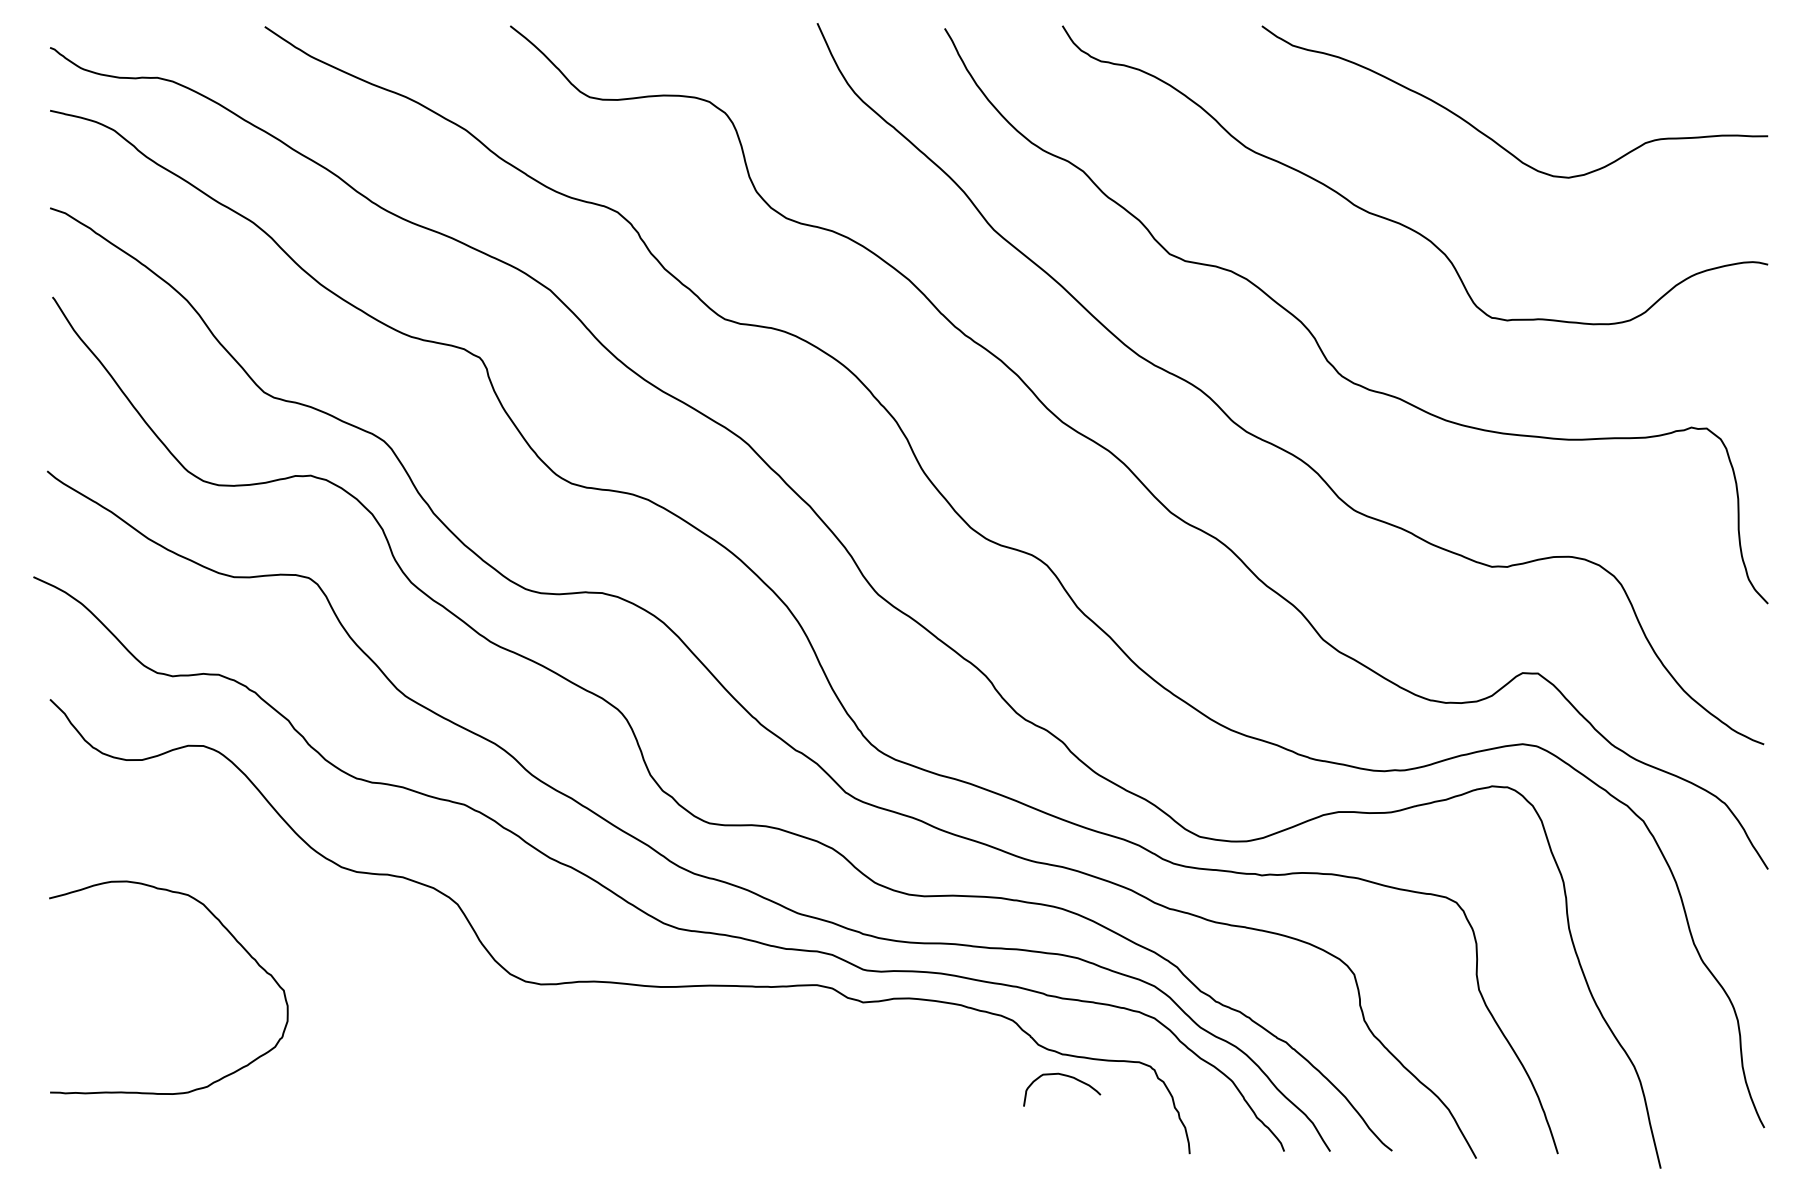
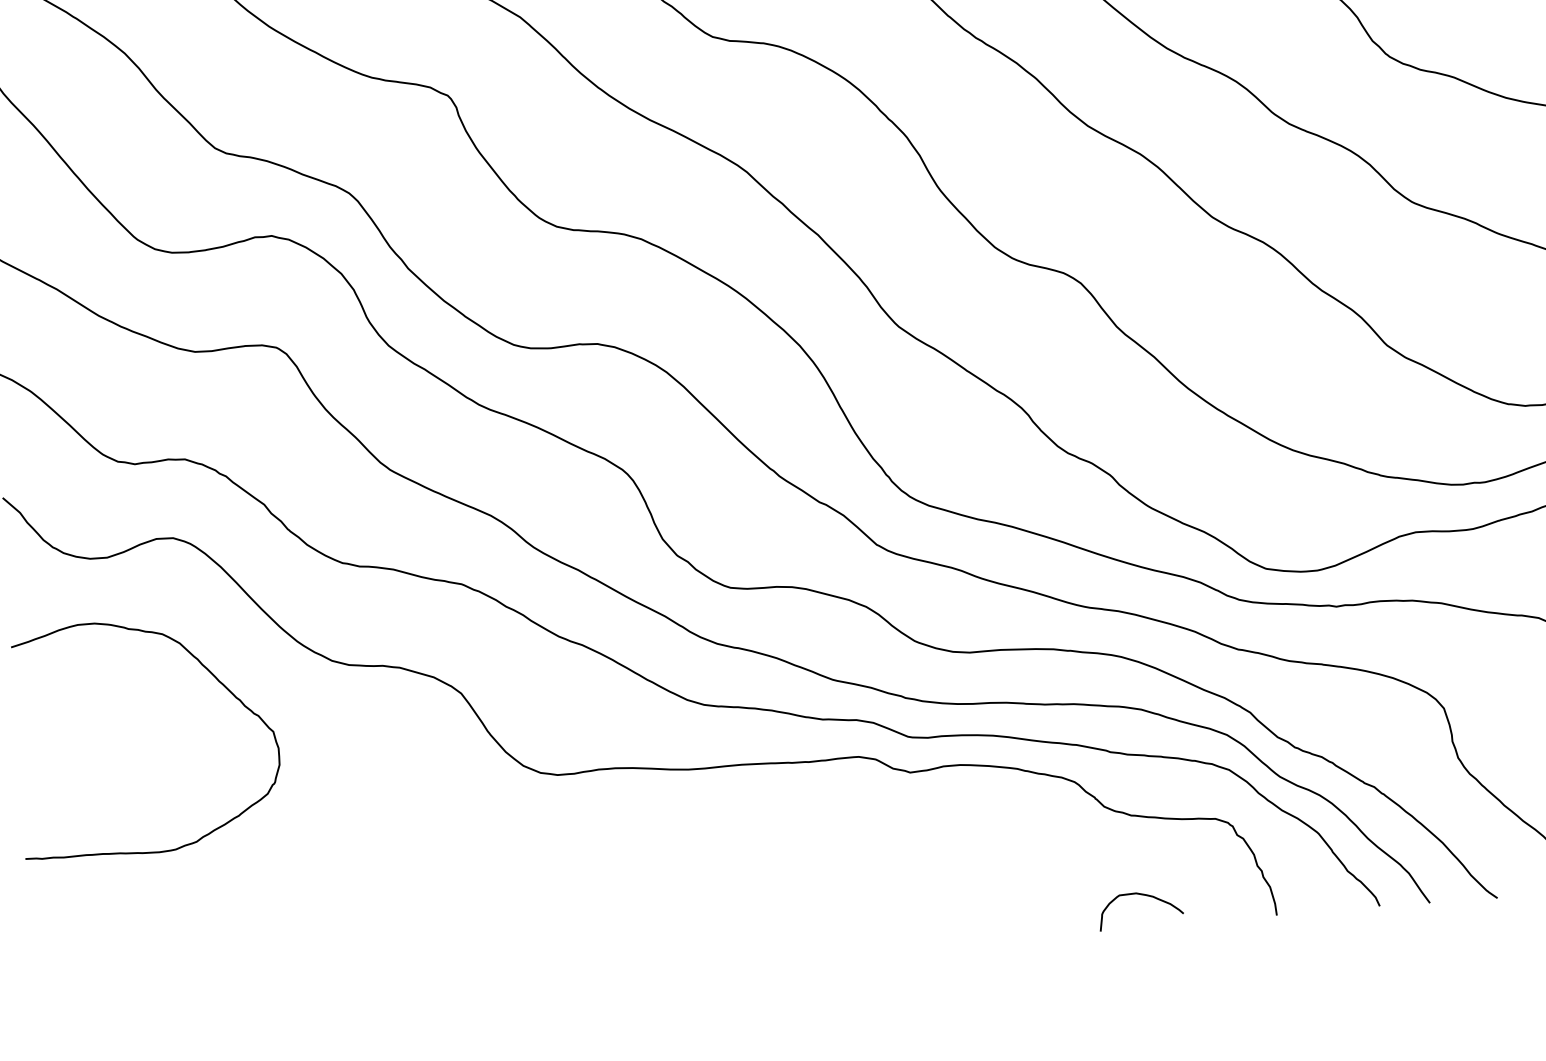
curve: (232, 937) -> (213, 677), moved
curve: (1064, 1076) -> (1142, 895), moved

